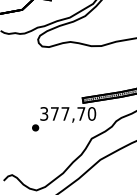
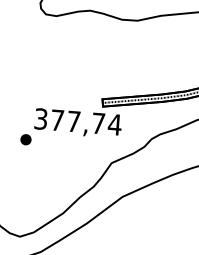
text: (91, 113) -> (114, 124), 377,70 -> 377,74

